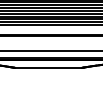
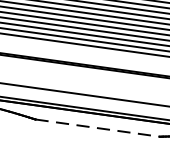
line: (49, 67) -> (99, 127), solid -> dashed

